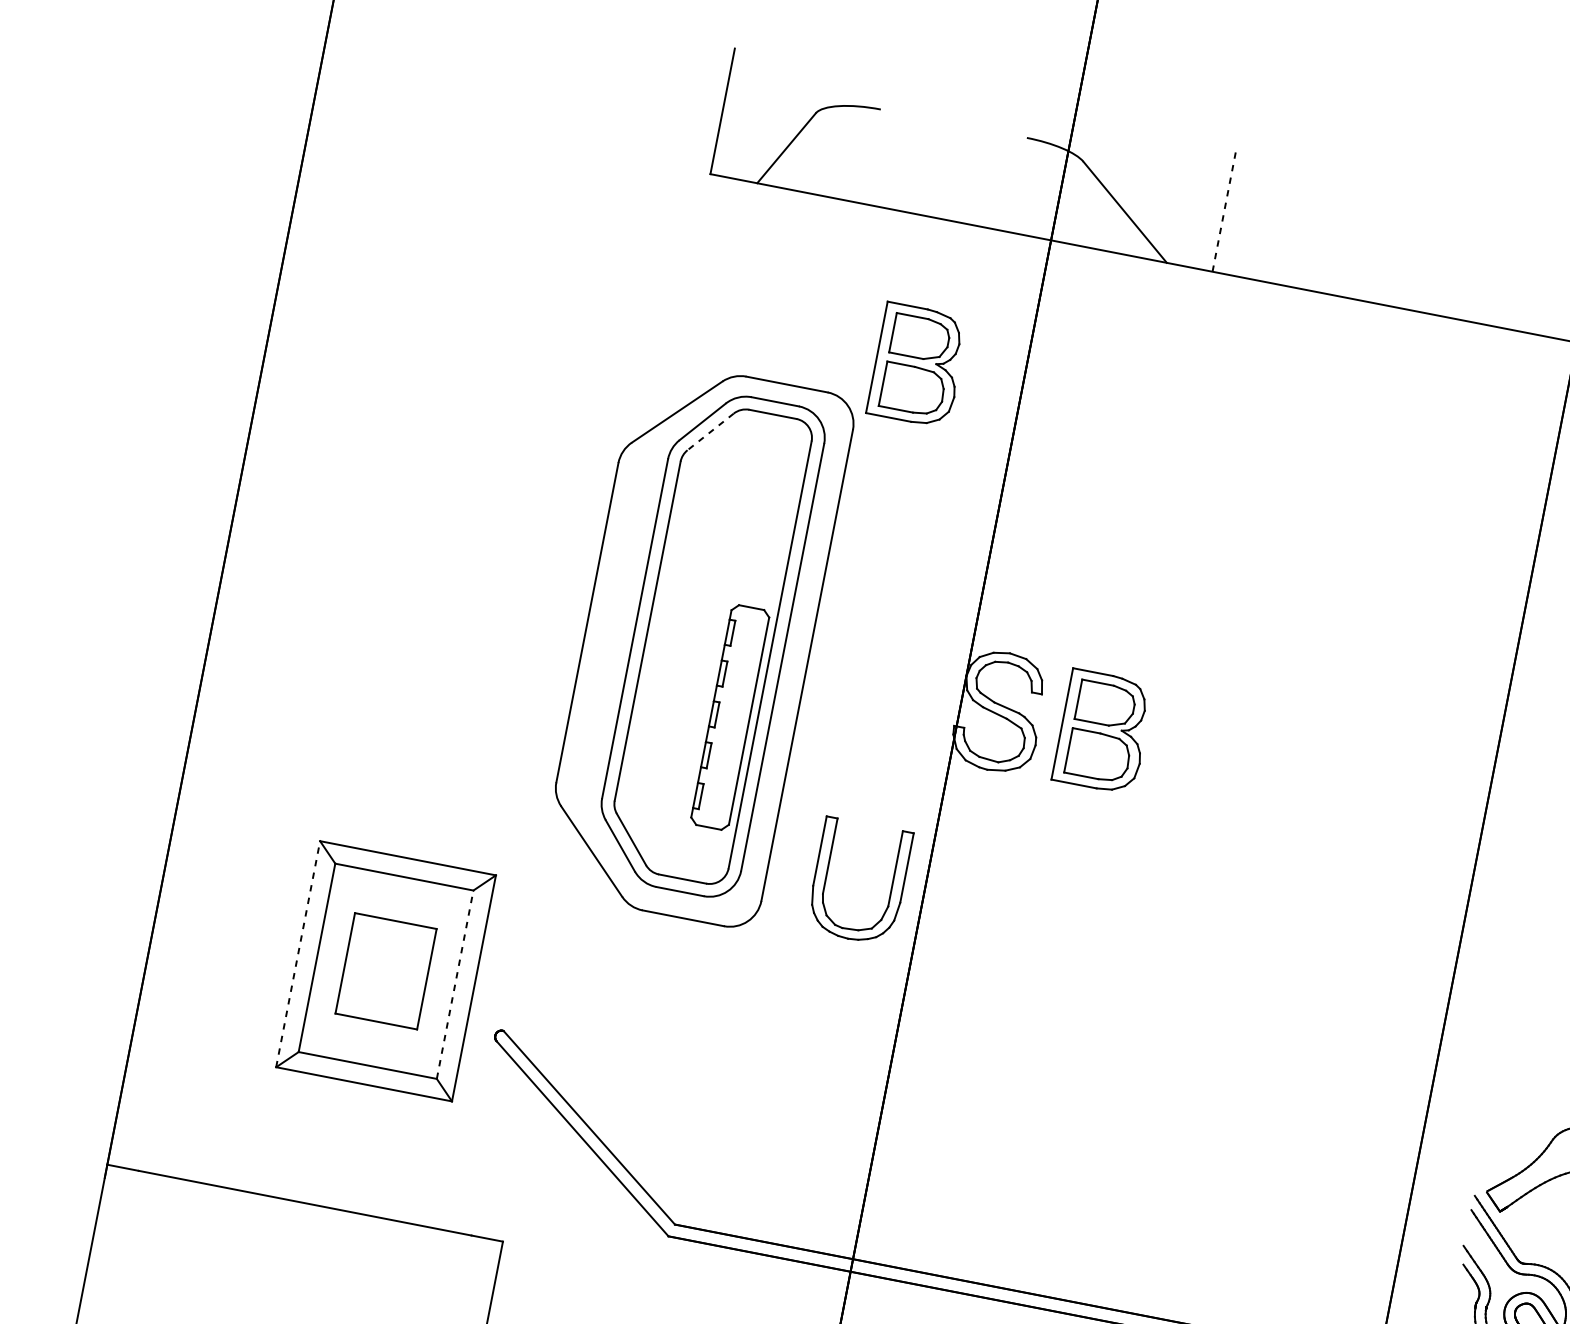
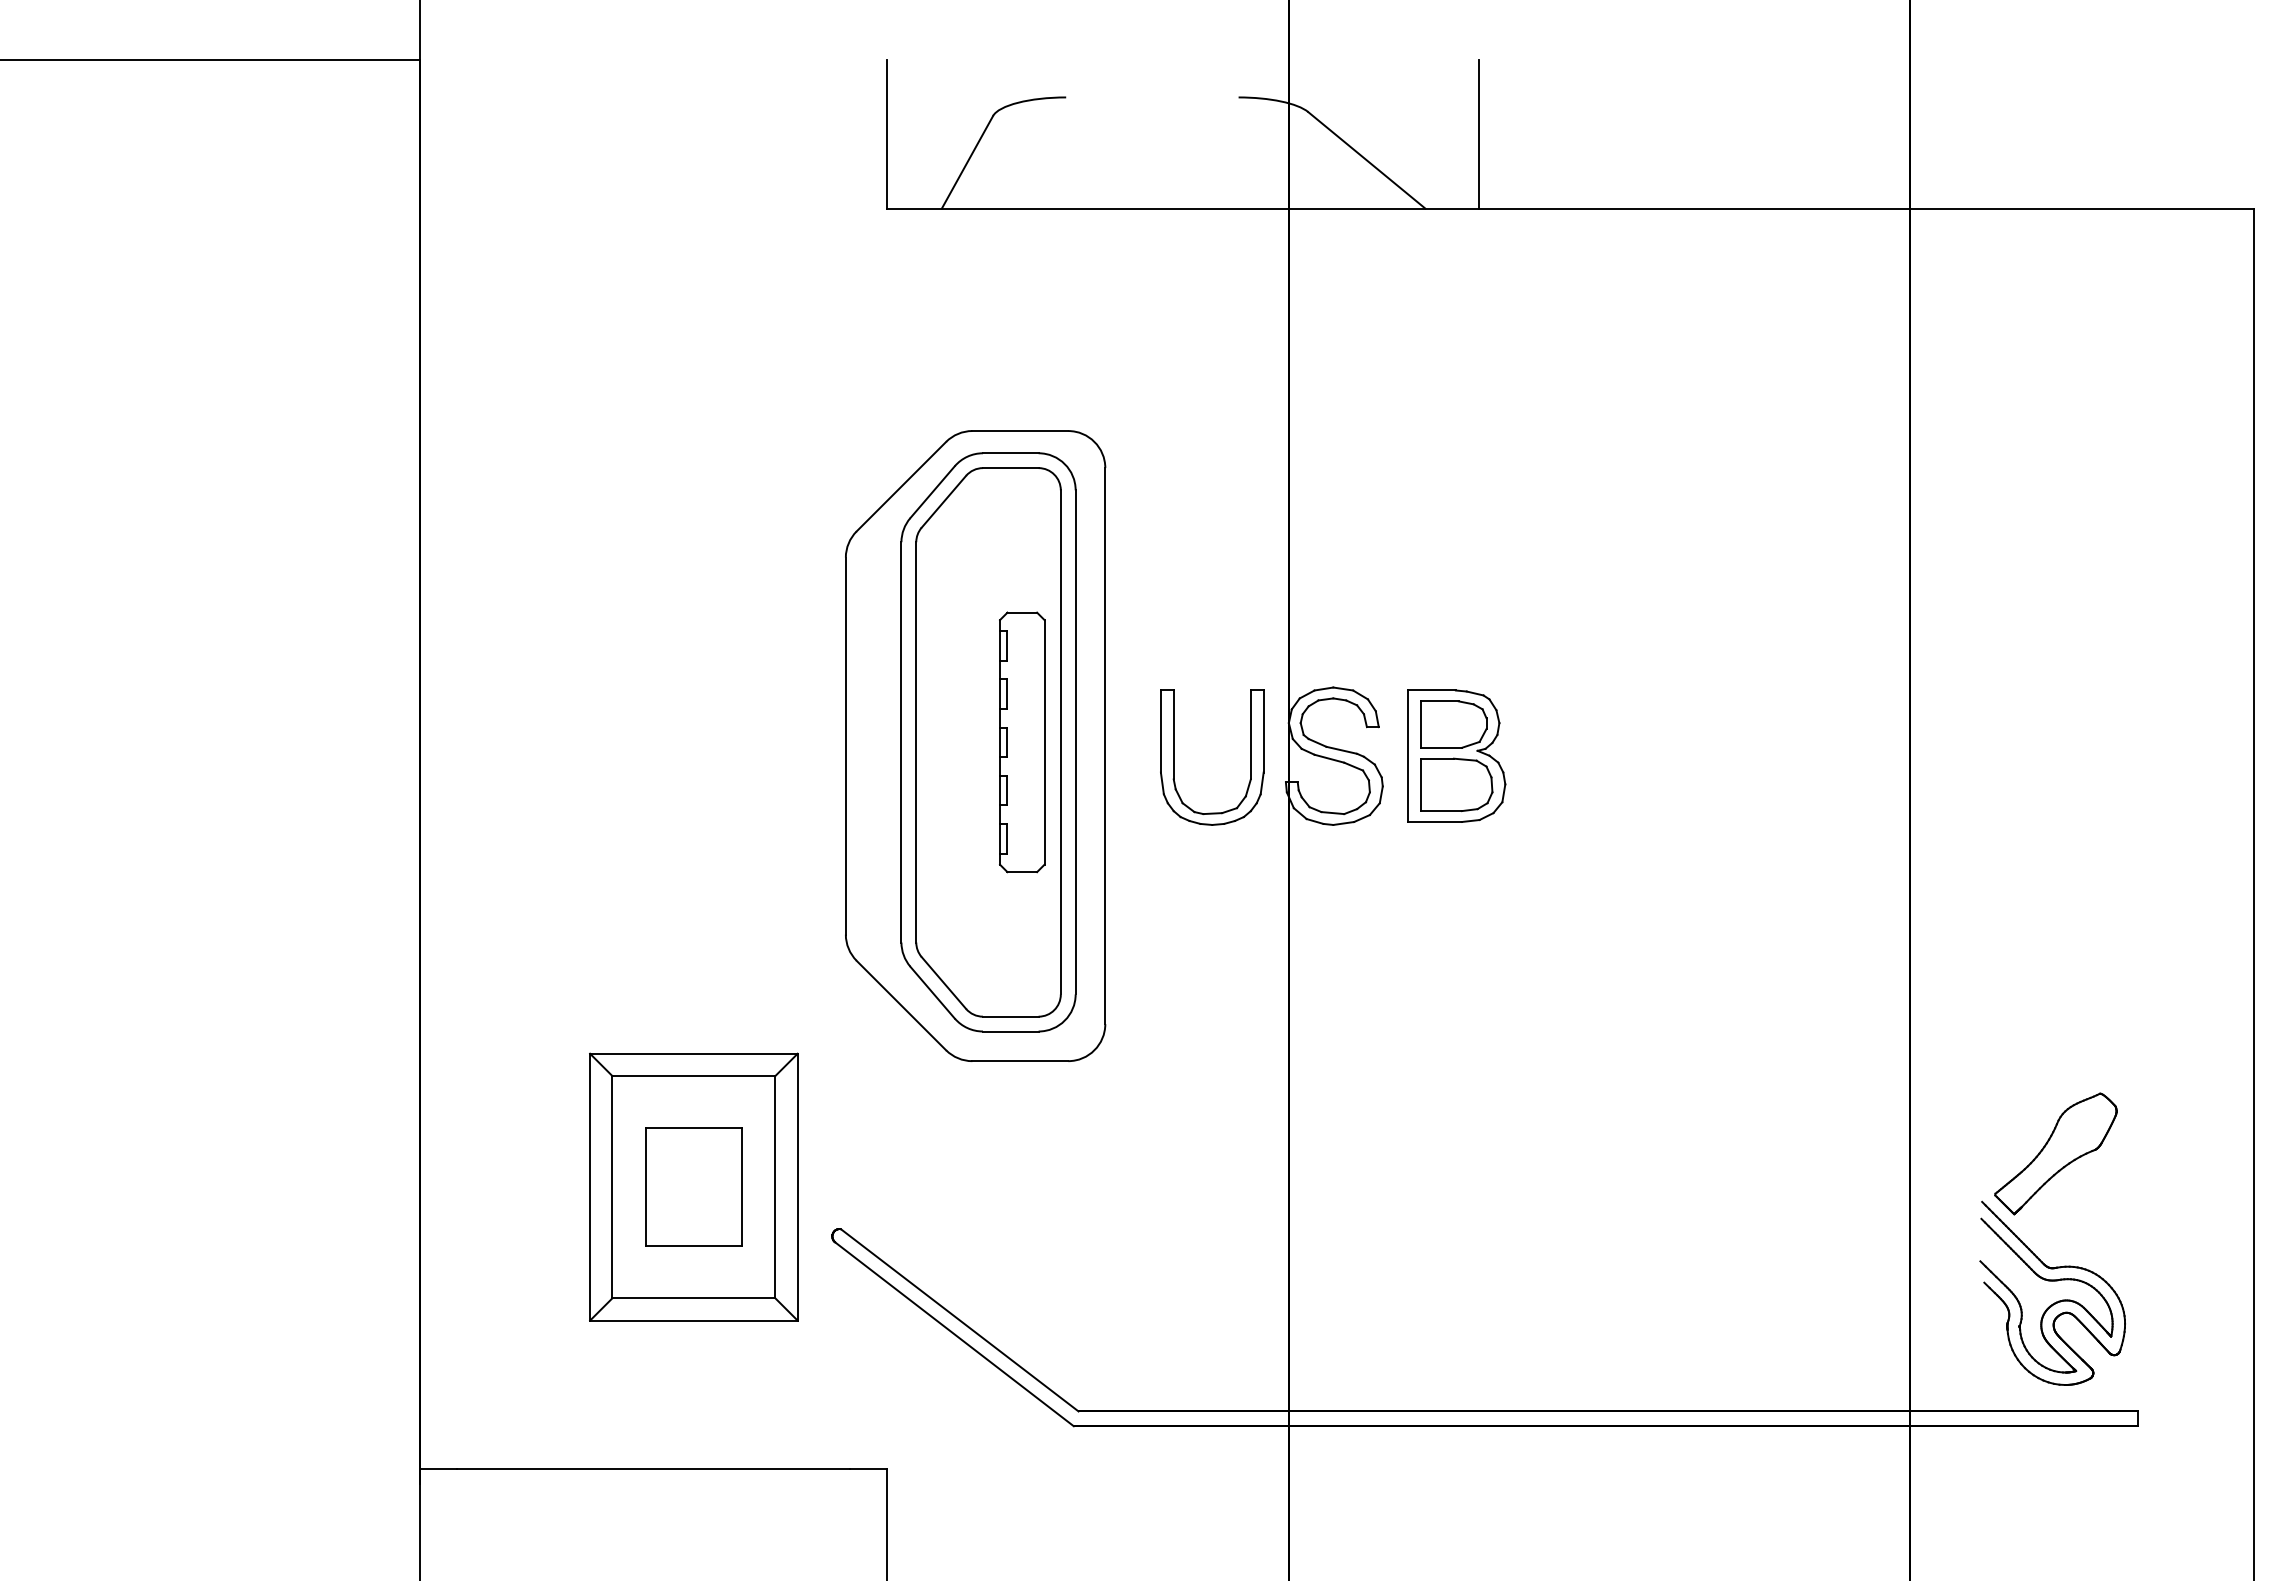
line: (1224, 208) -> (1479, 134), dashed -> solid
part: (917, 364) -> (1164, 379), removed
line: (710, 432) -> (943, 502), dashed -> solid
part: (730, 717) -> (1022, 742), moved
part: (827, 875) -> (1174, 757), moved
line: (298, 953) -> (590, 1186), dashed -> solid
line: (455, 984) -> (775, 1186), dashed -> solid

